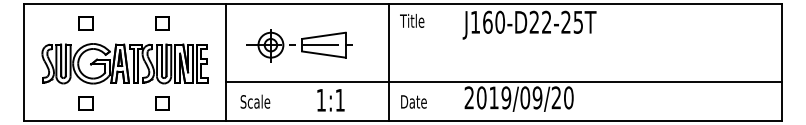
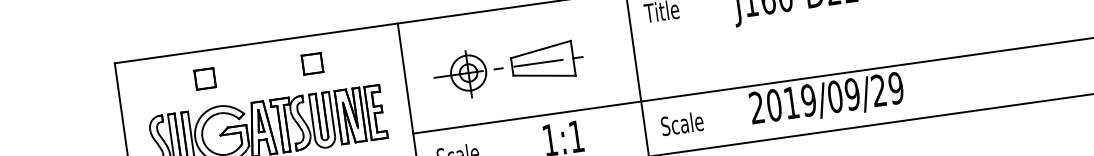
text: (568, 97) -> (895, 87), 2019/09/20 -> 2019/09/29
text: (415, 101) -> (682, 123), Date -> Scale

